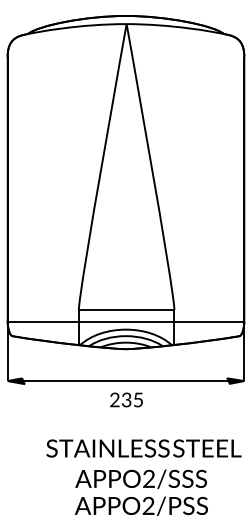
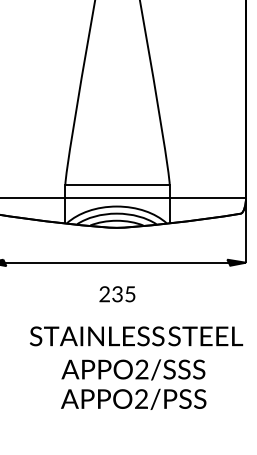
text: (126, 399) -> (117, 293), moved

